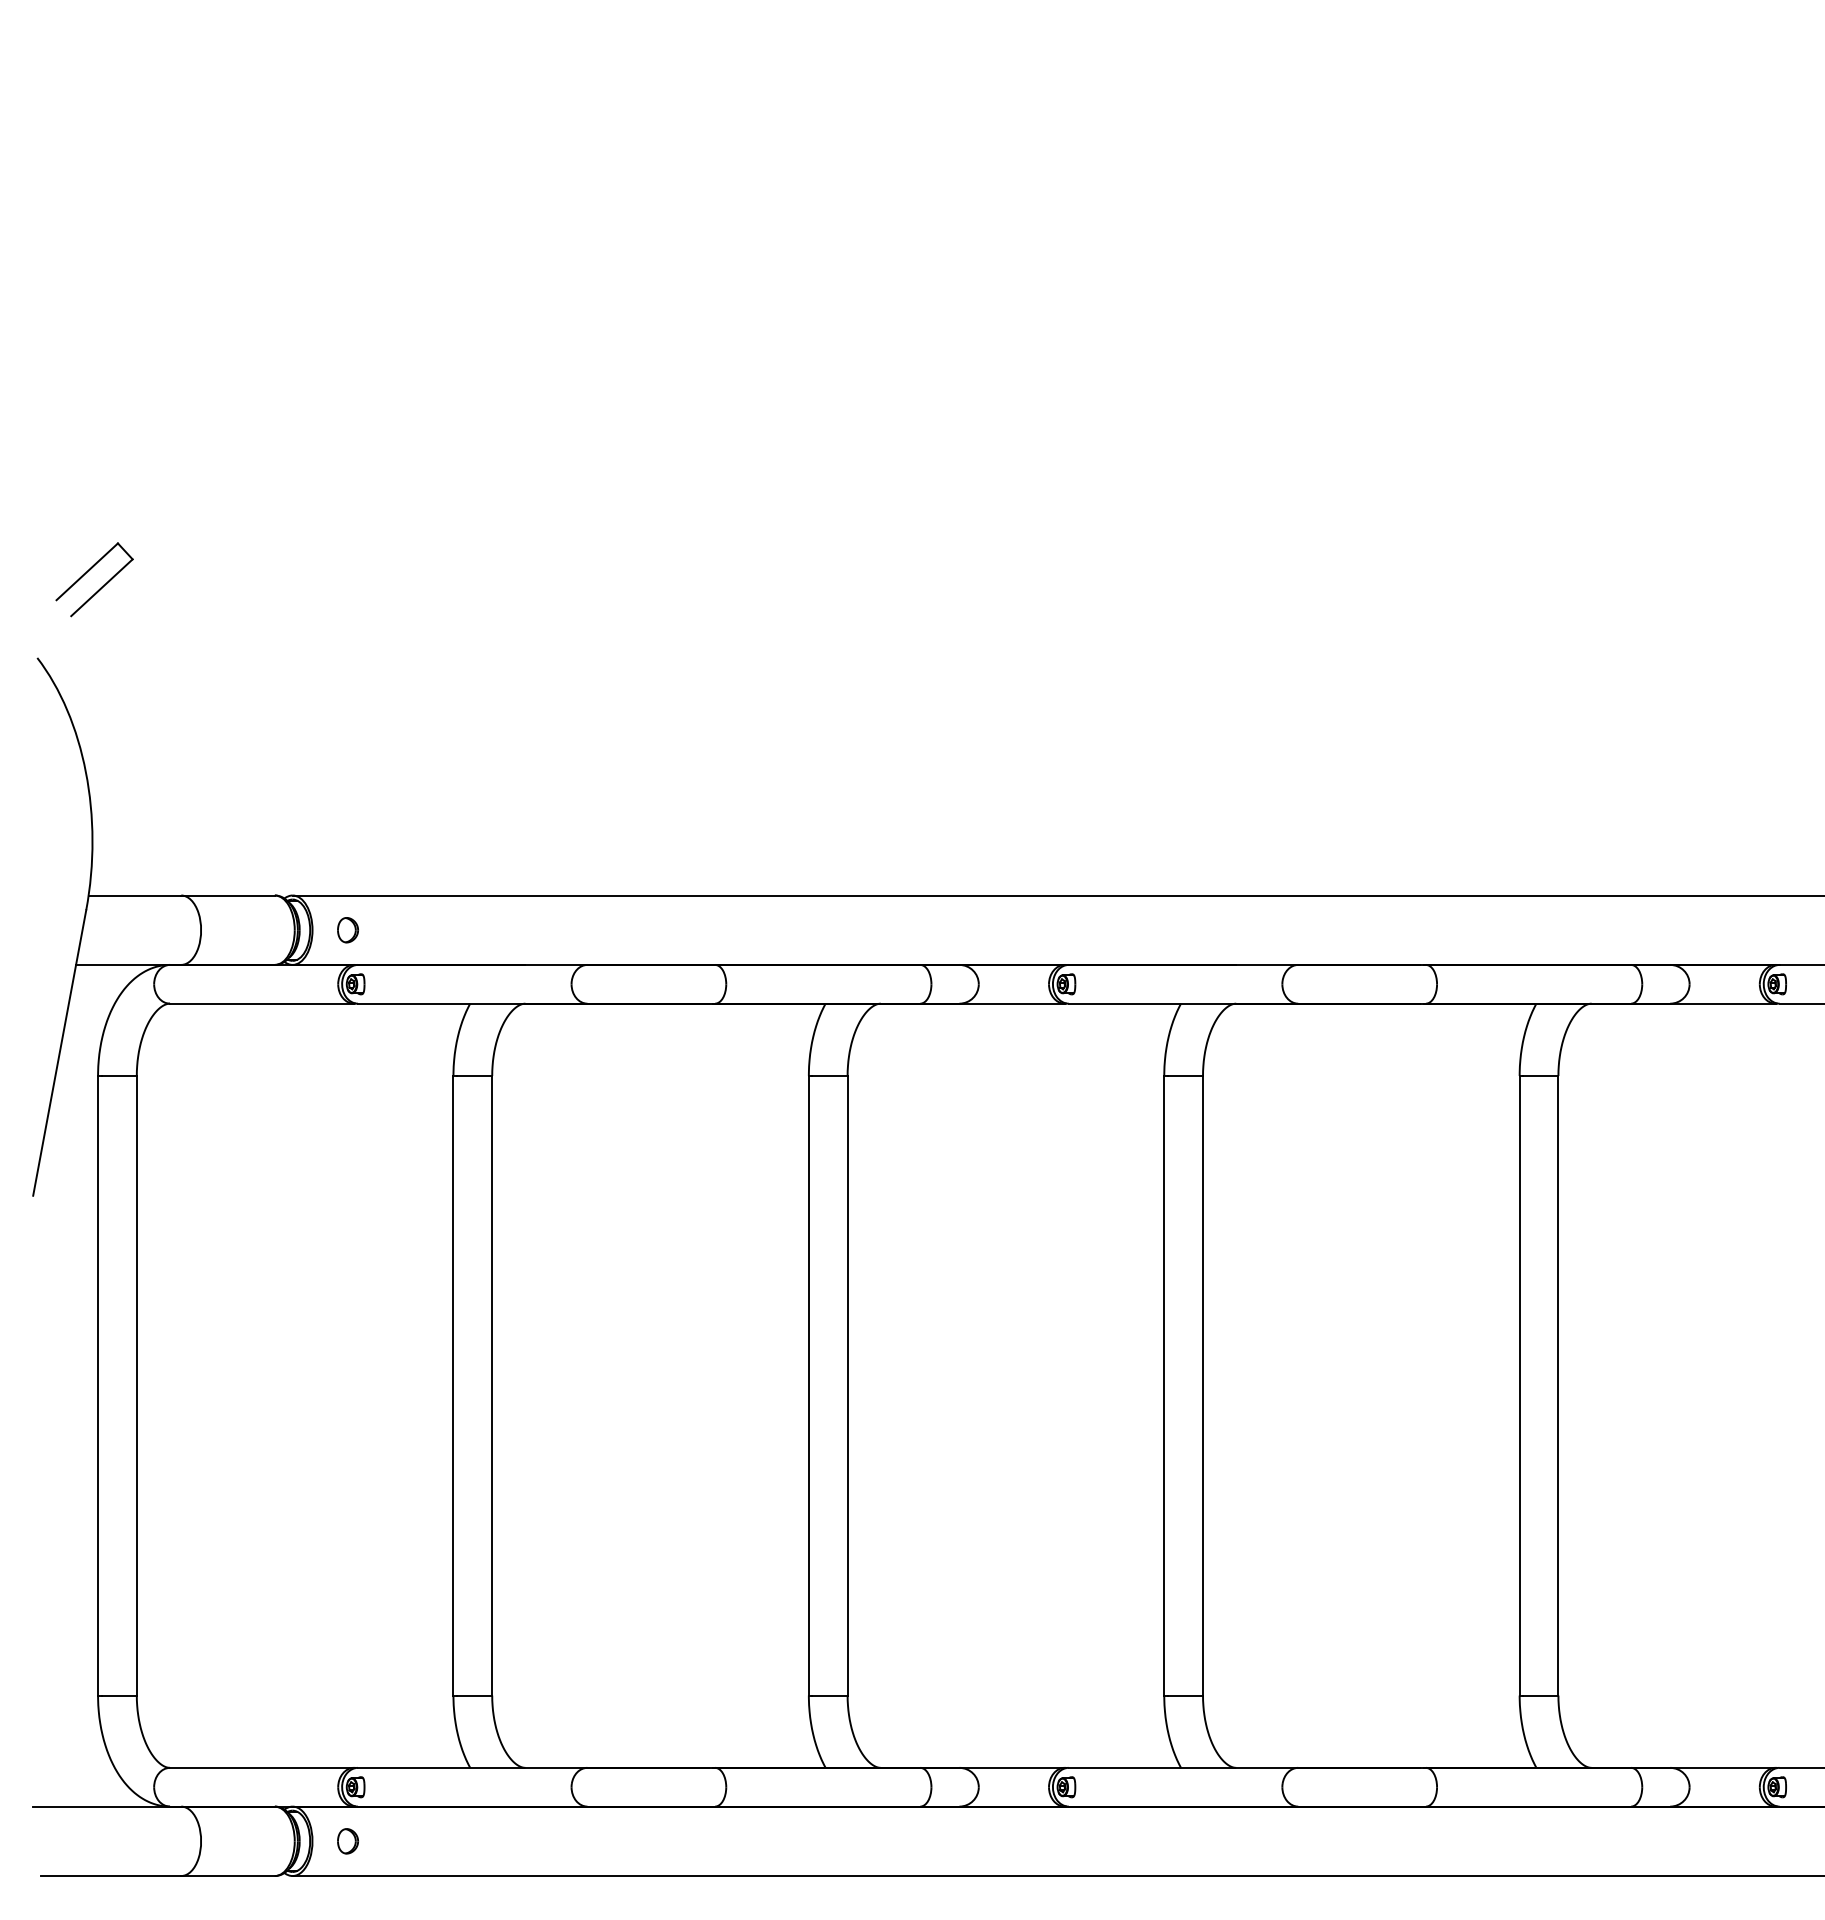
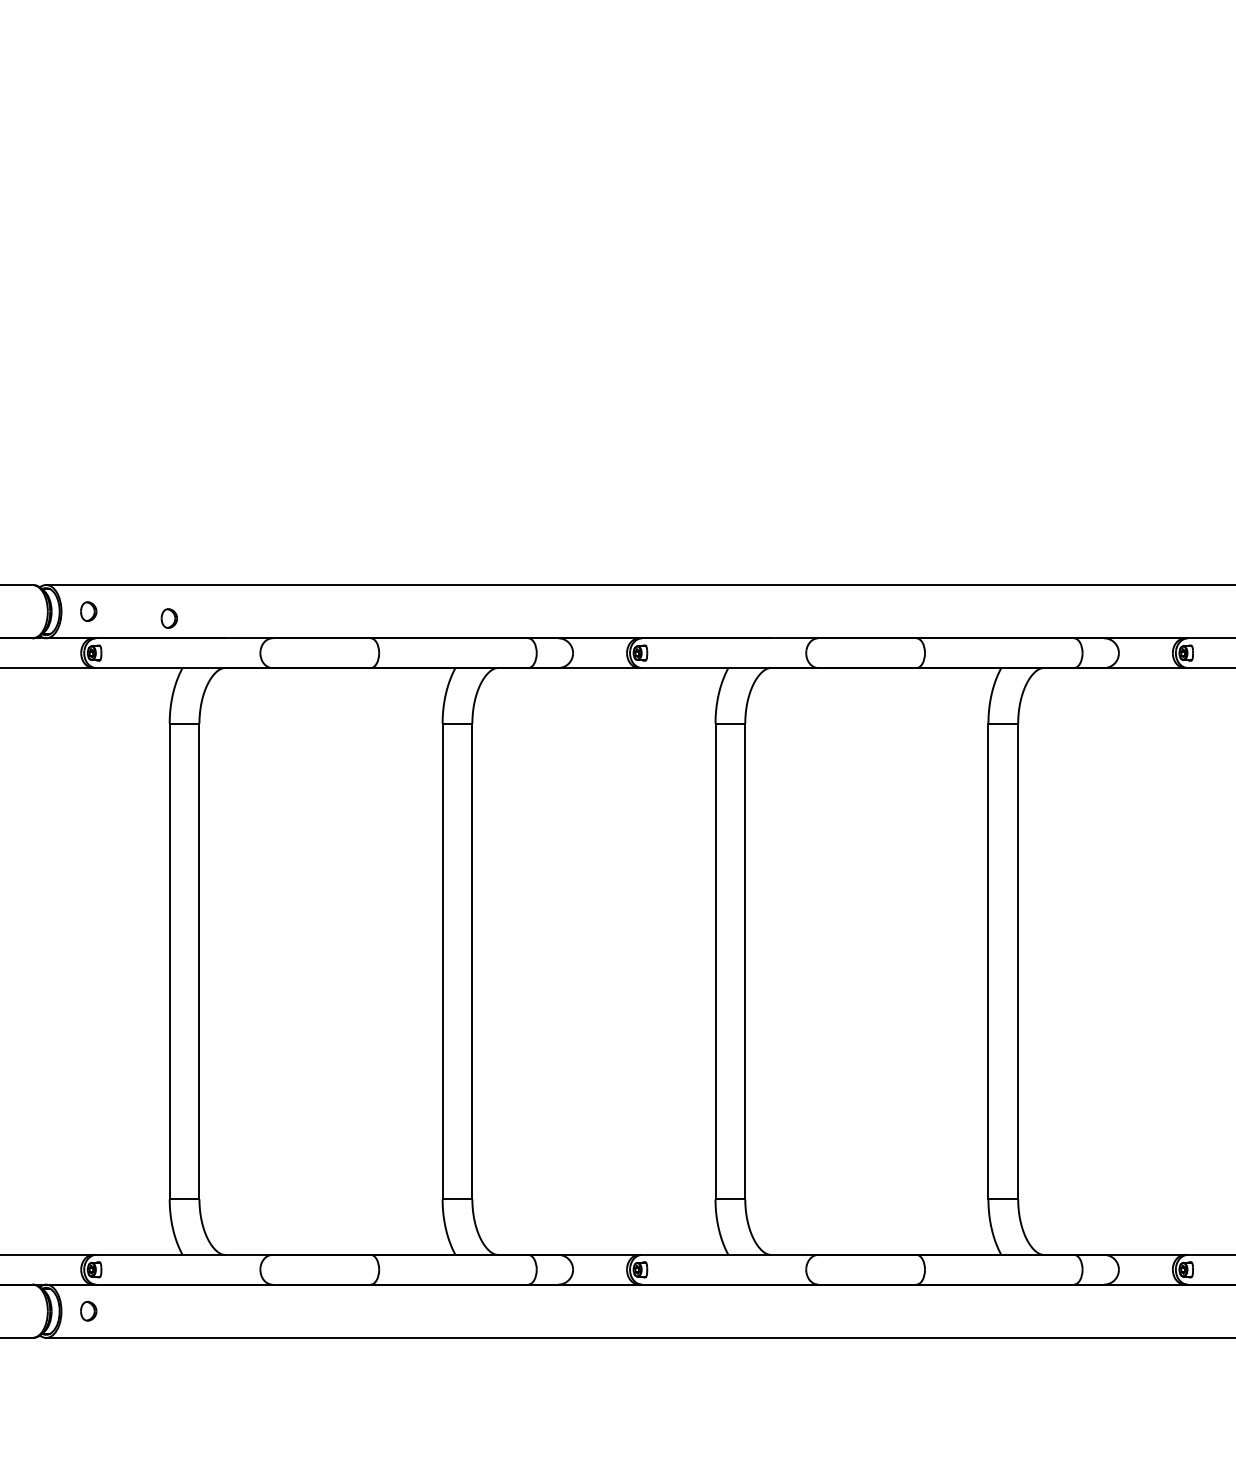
part: (452, 939) -> (168, 618), added

